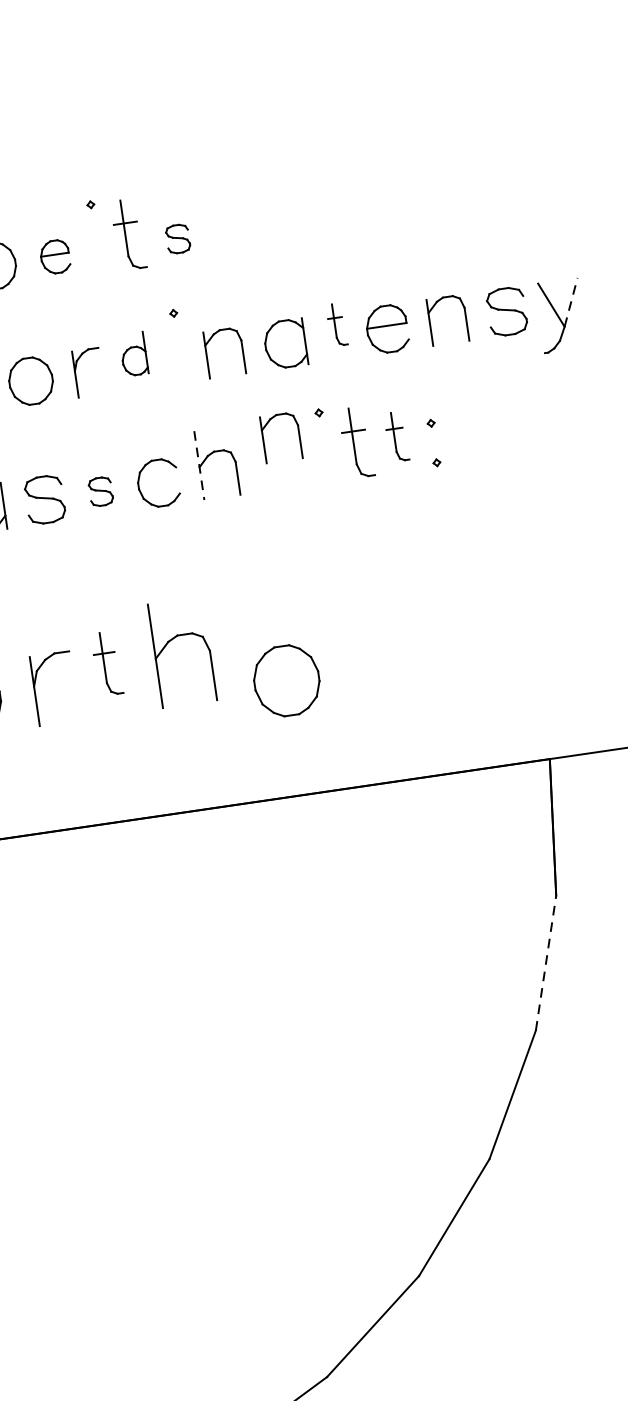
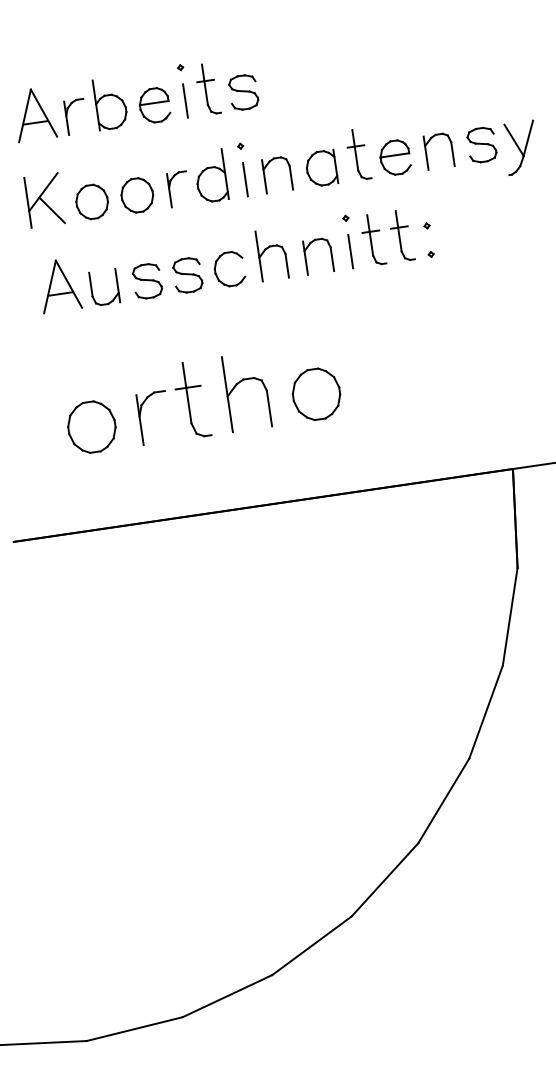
part: (177, 239) -> (243, 92), size x1.67
line: (97, 250) -> (185, 100), added
part: (56, 257) -> (155, 105), size x1.43
line: (571, 301) -> (528, 137), dashed -> solid
part: (337, 324) -> (359, 154), size x1.67
part: (134, 353) -> (212, 175), size x1.67
line: (180, 359) -> (245, 179), added
part: (397, 436) -> (402, 235), size x1.43
part: (264, 437) -> (306, 256), moved
line: (325, 458) -> (350, 251), added
line: (199, 466) -> (259, 257), dashed -> solid
part: (100, 491) -> (187, 275), size x1.67
part: (108, 663) -> (193, 399), size x1.67
part: (286, 681) -> (316, 394), moved
line: (546, 962) -> (510, 616), dashed -> solid

